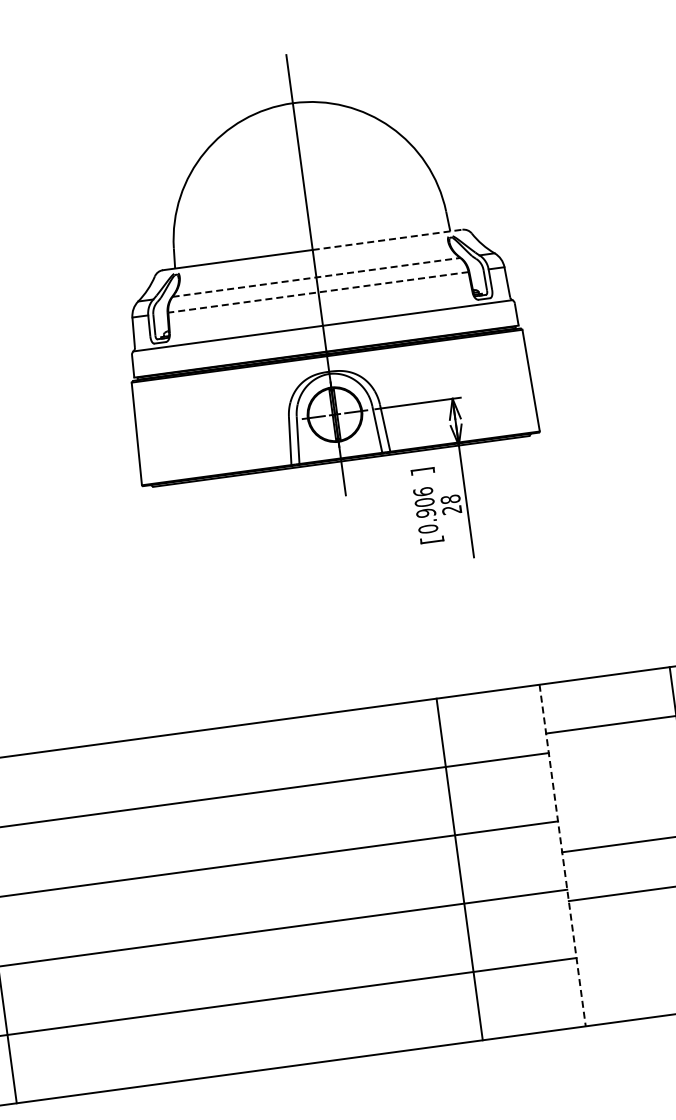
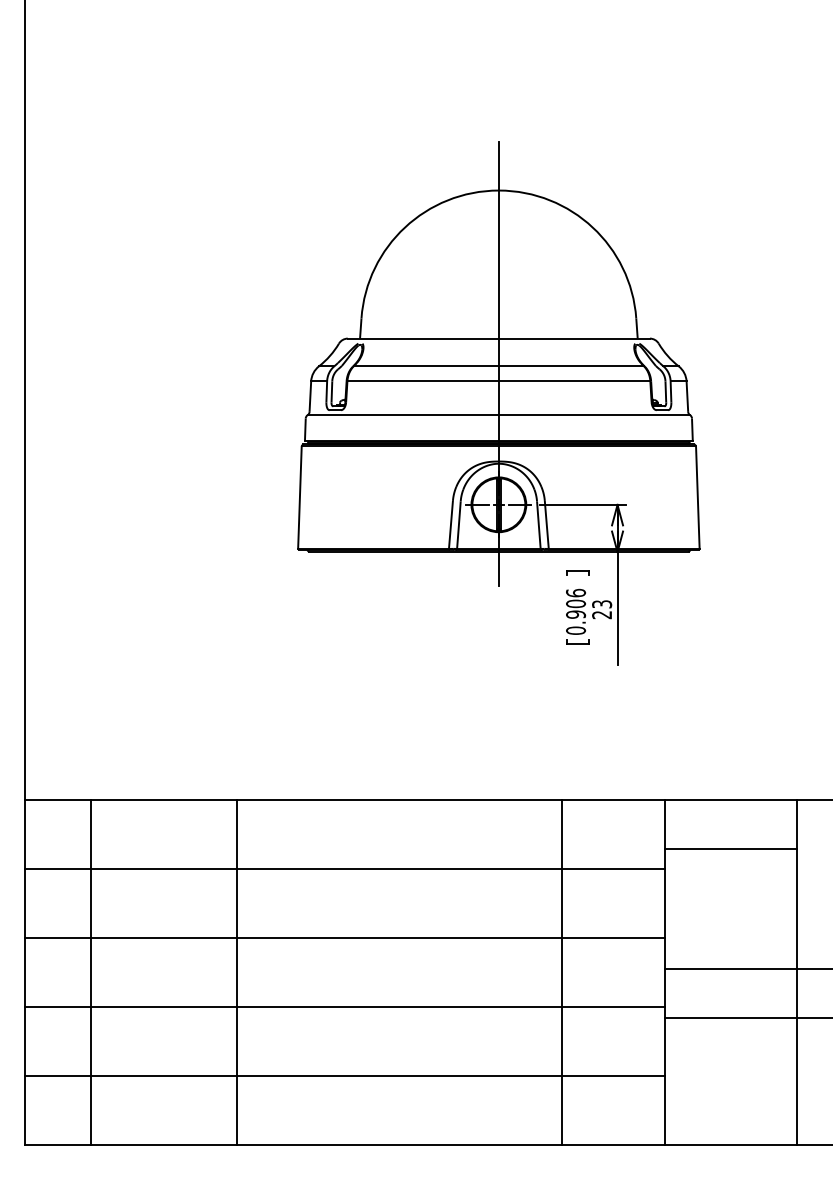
line: (387, 239) -> (574, 338), dashed -> solid
line: (317, 277) -> (499, 366), dashed -> solid
line: (318, 292) -> (498, 381), dashed -> solid
text: (451, 499) -> (602, 604), 28 -> 23
line: (562, 855) -> (665, 972), dashed -> solid
line: (137, 912) -> (236, 971), added

